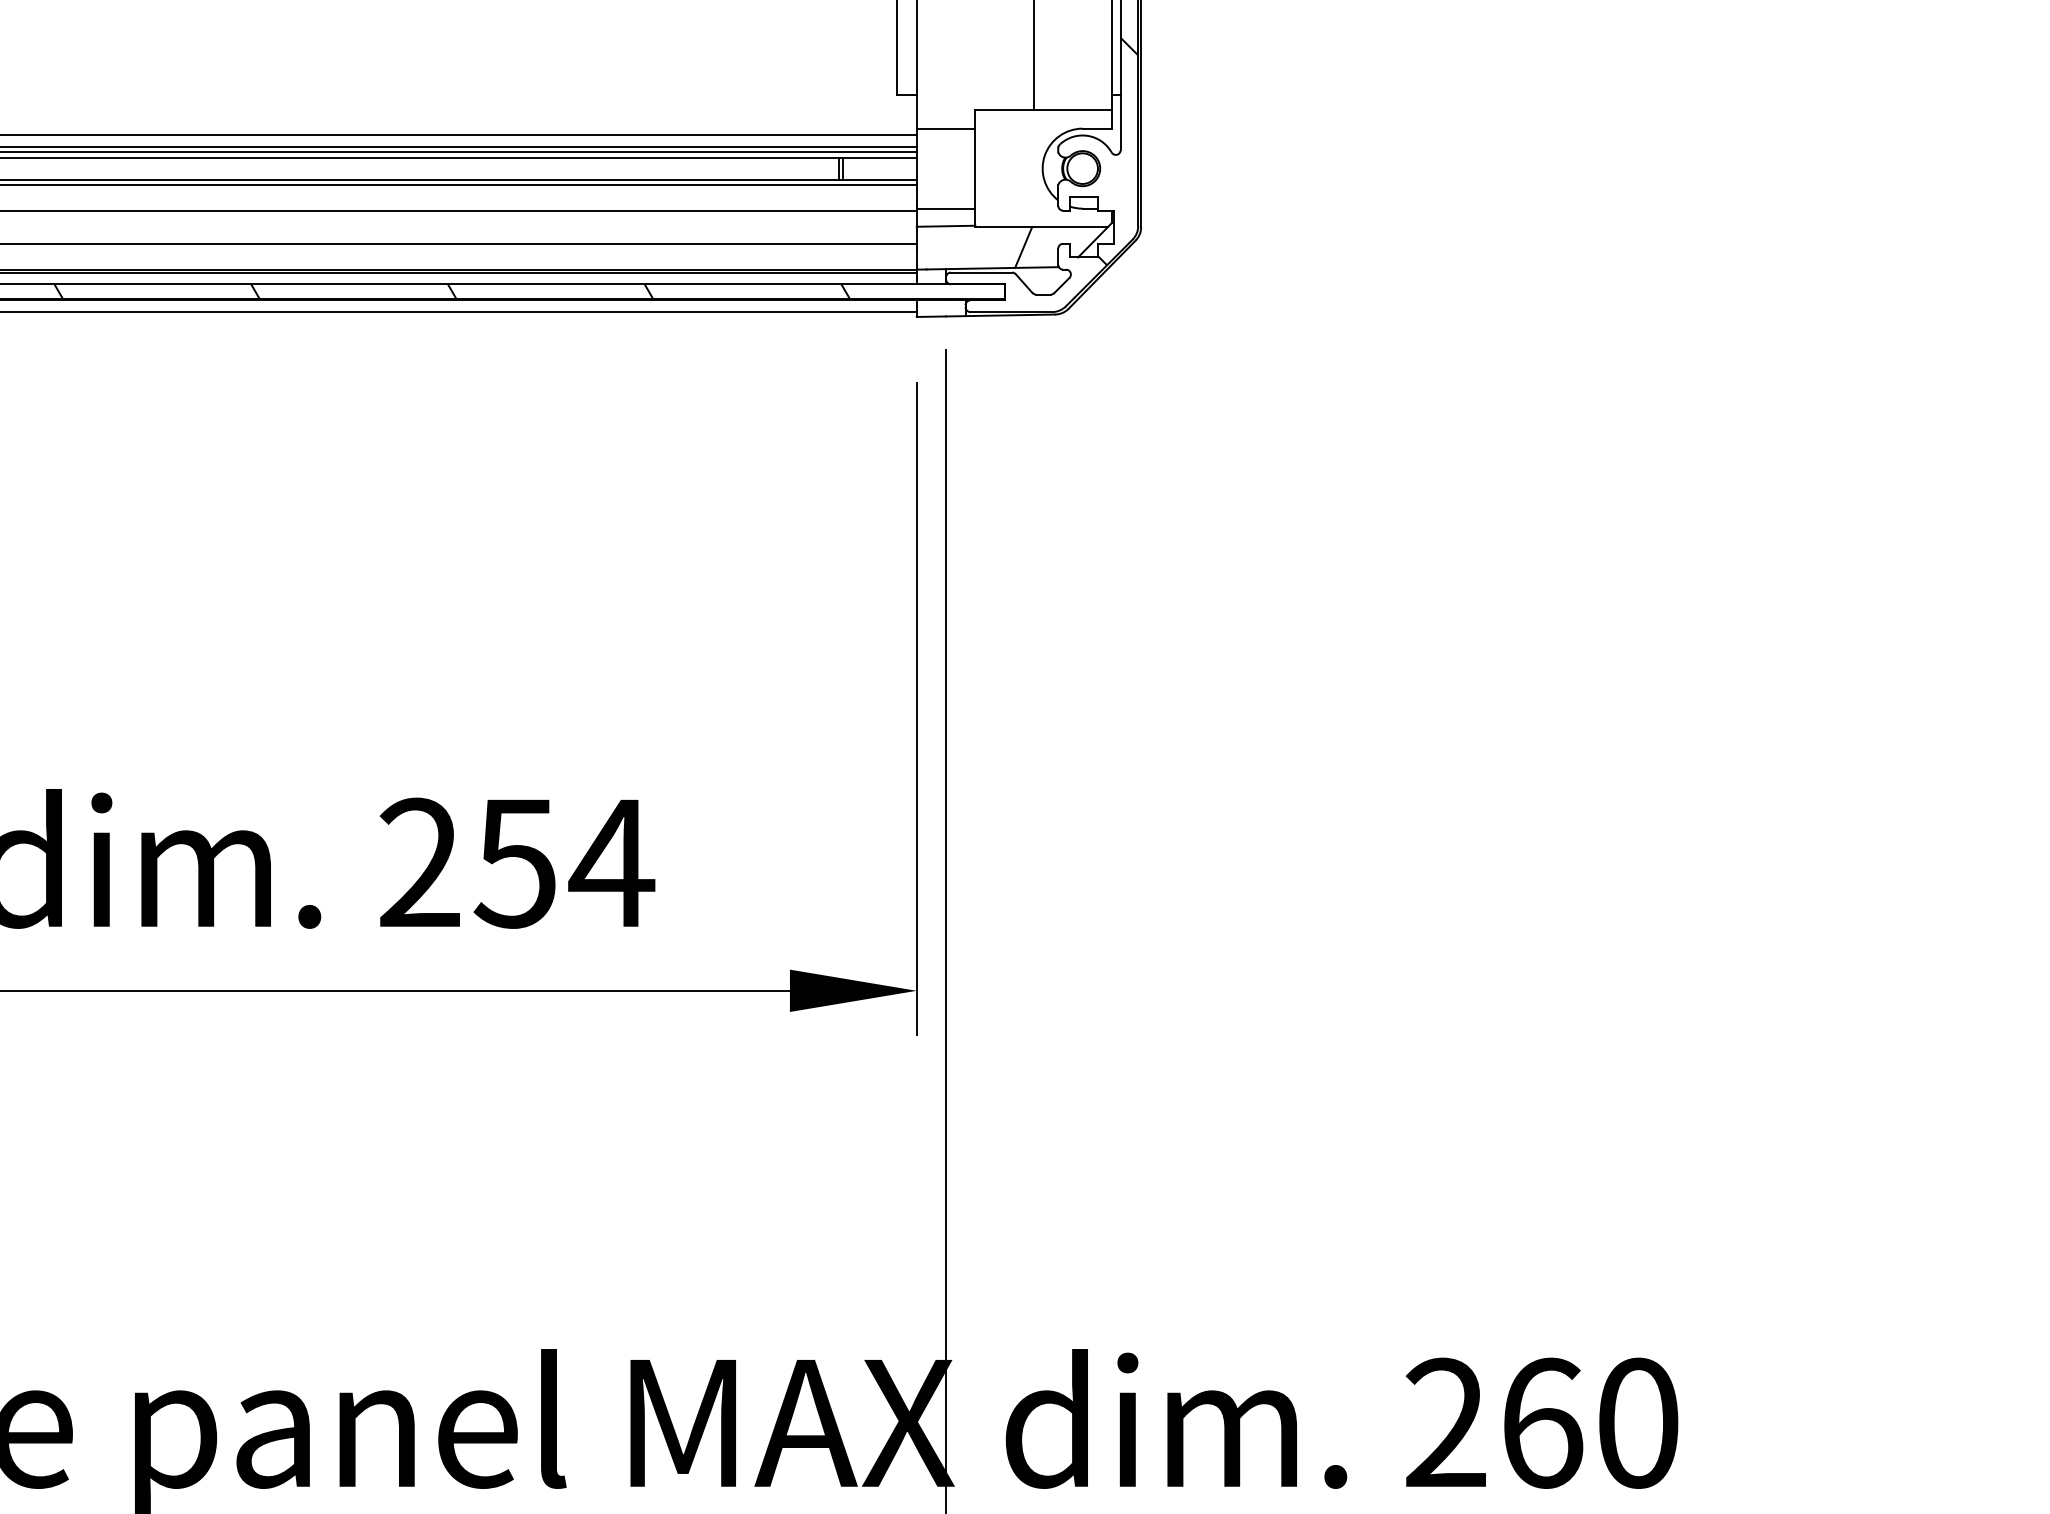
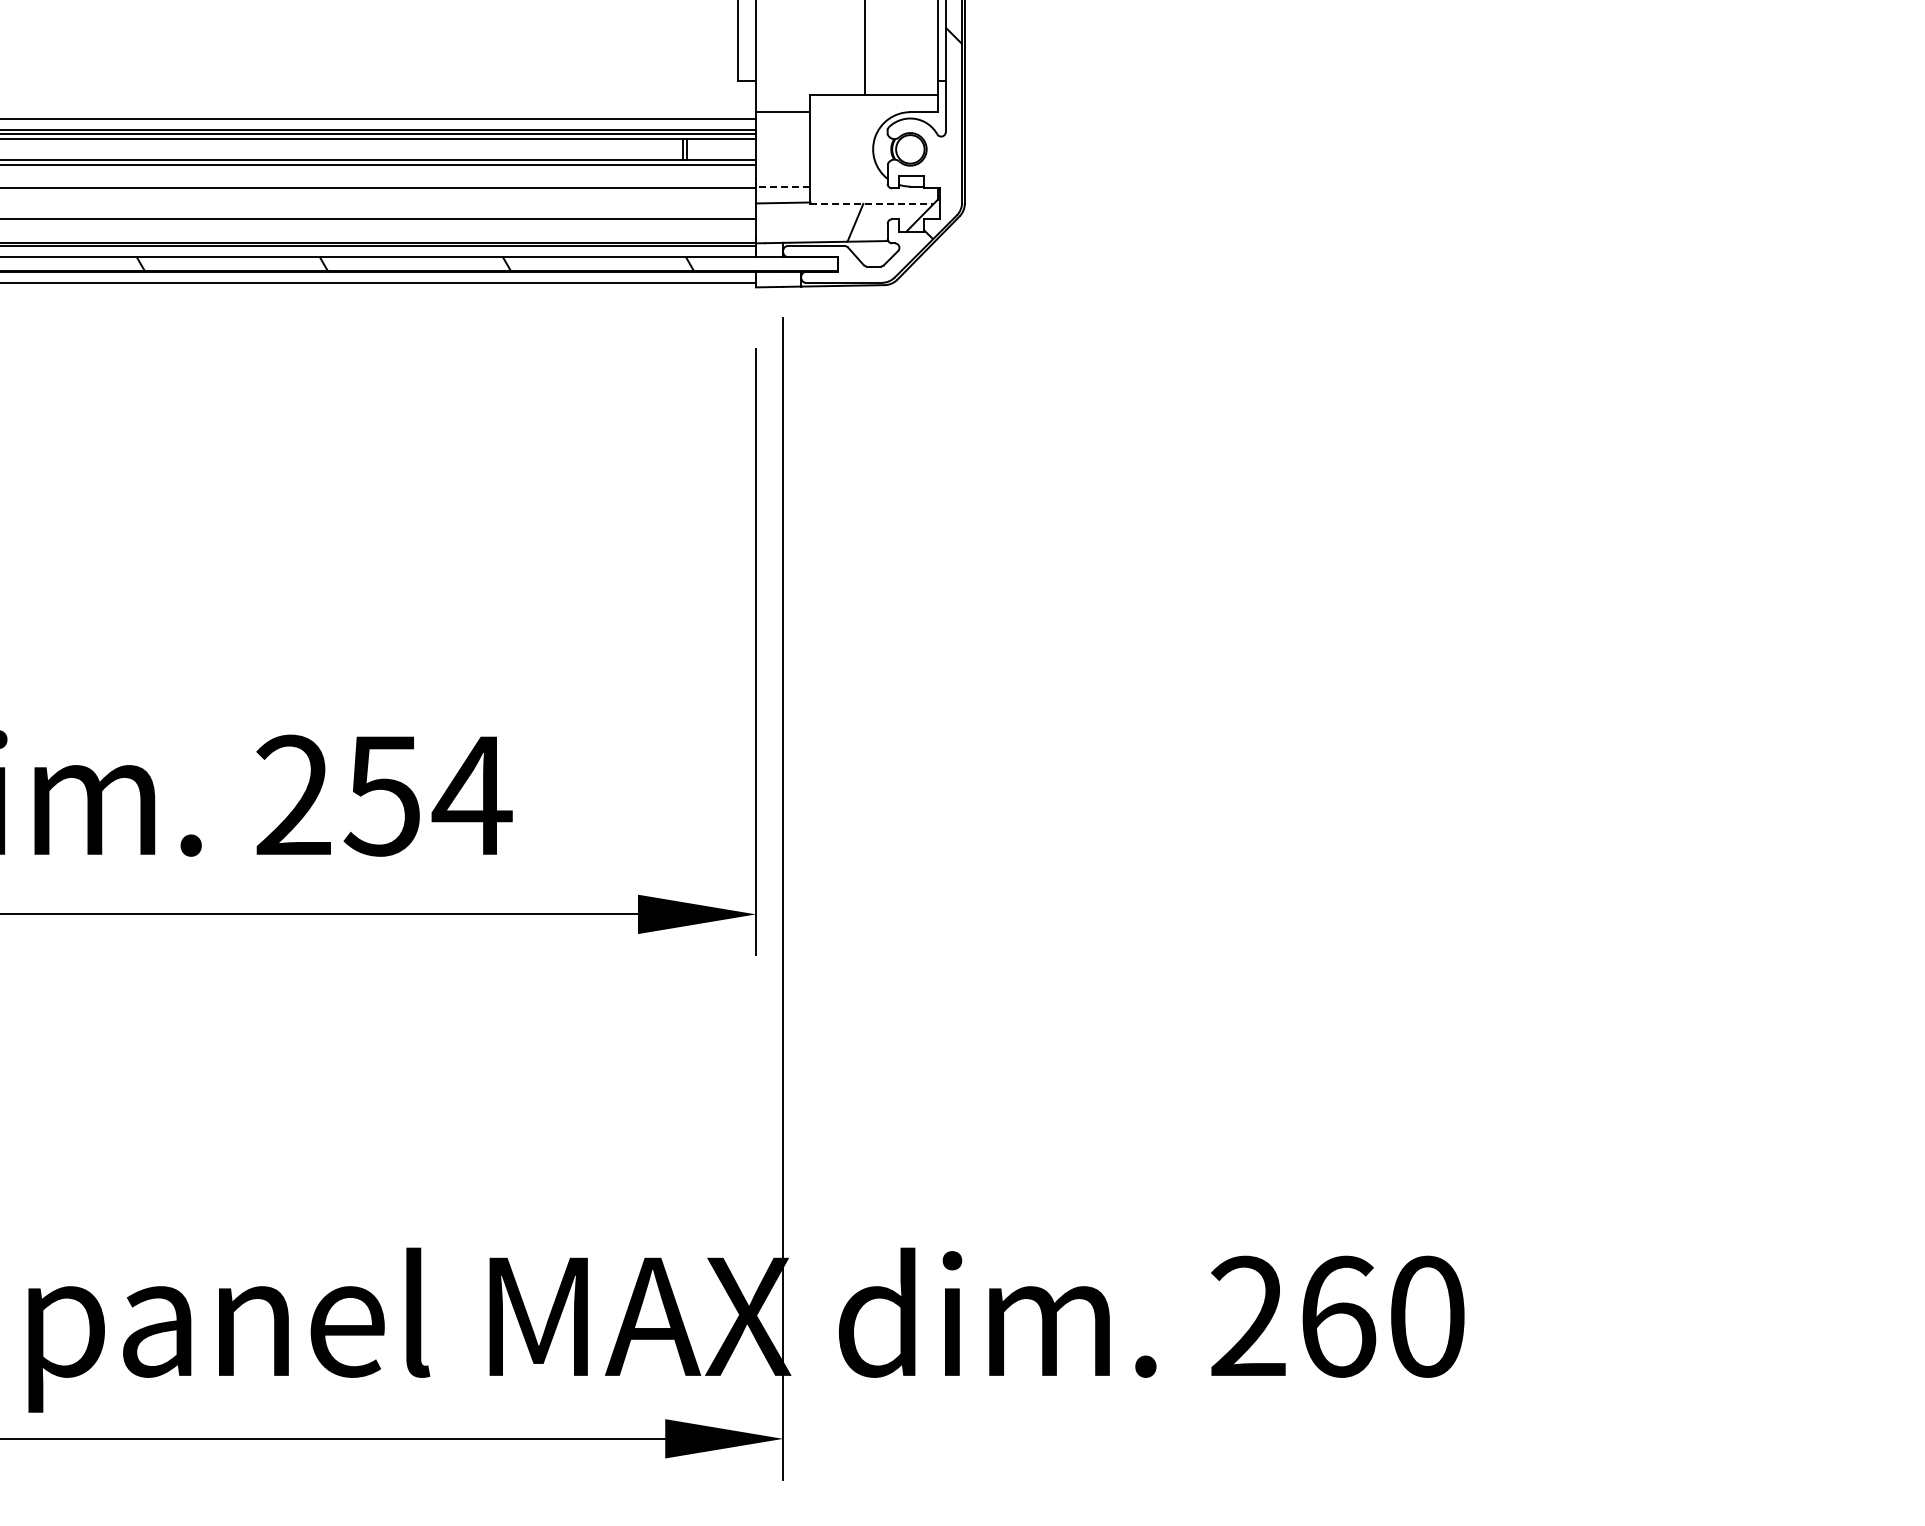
line: (945, 208) -> (782, 186), solid -> dashed
line: (1041, 226) -> (872, 203), solid -> dashed

